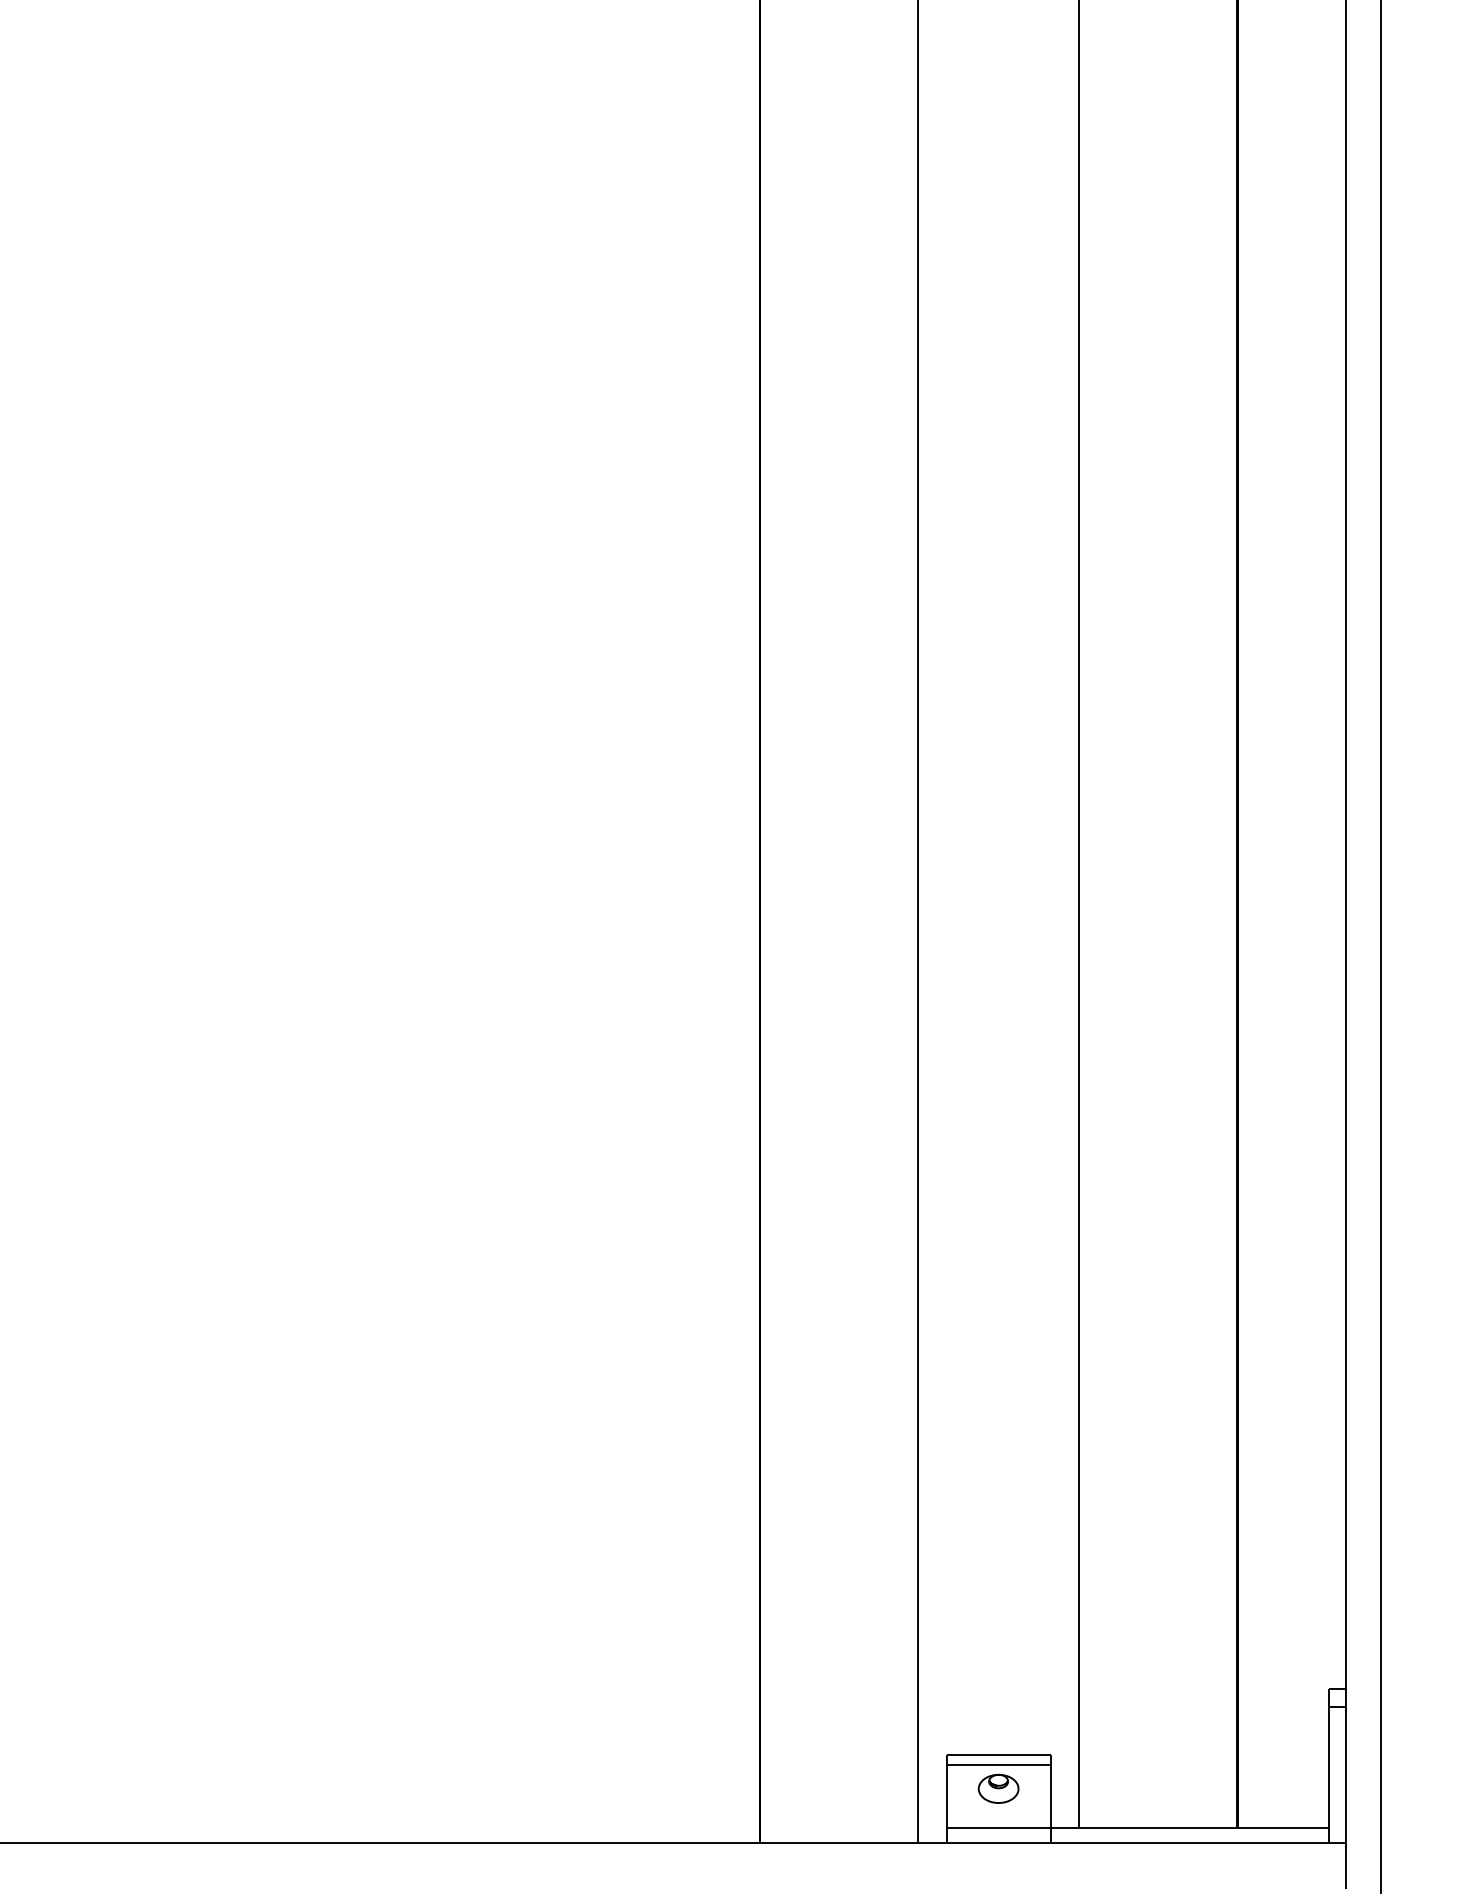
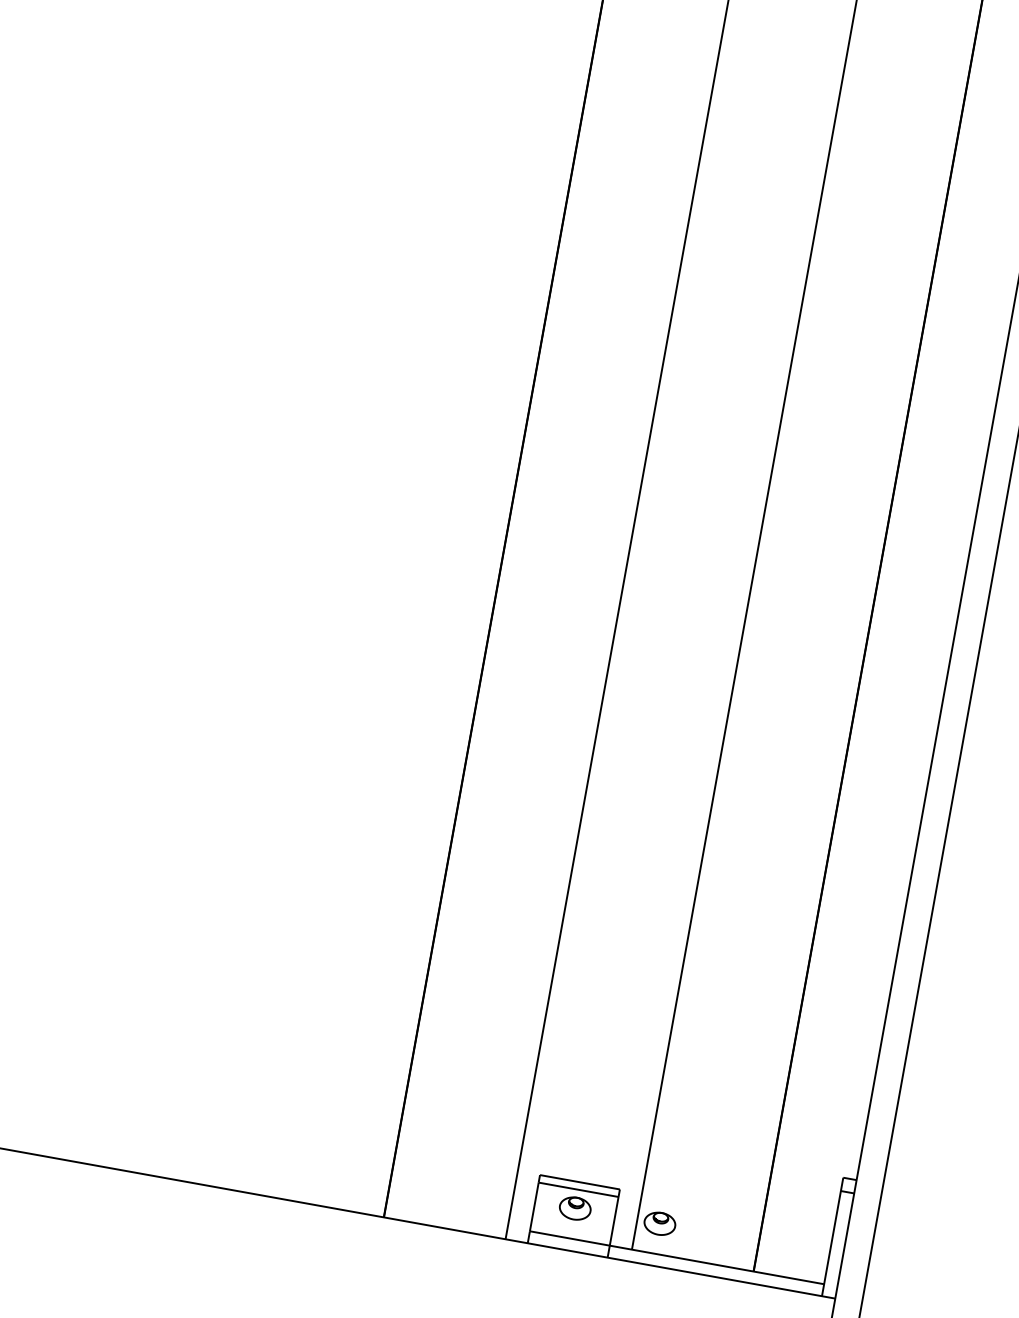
part: (1108, 1788) -> (659, 1223), added

